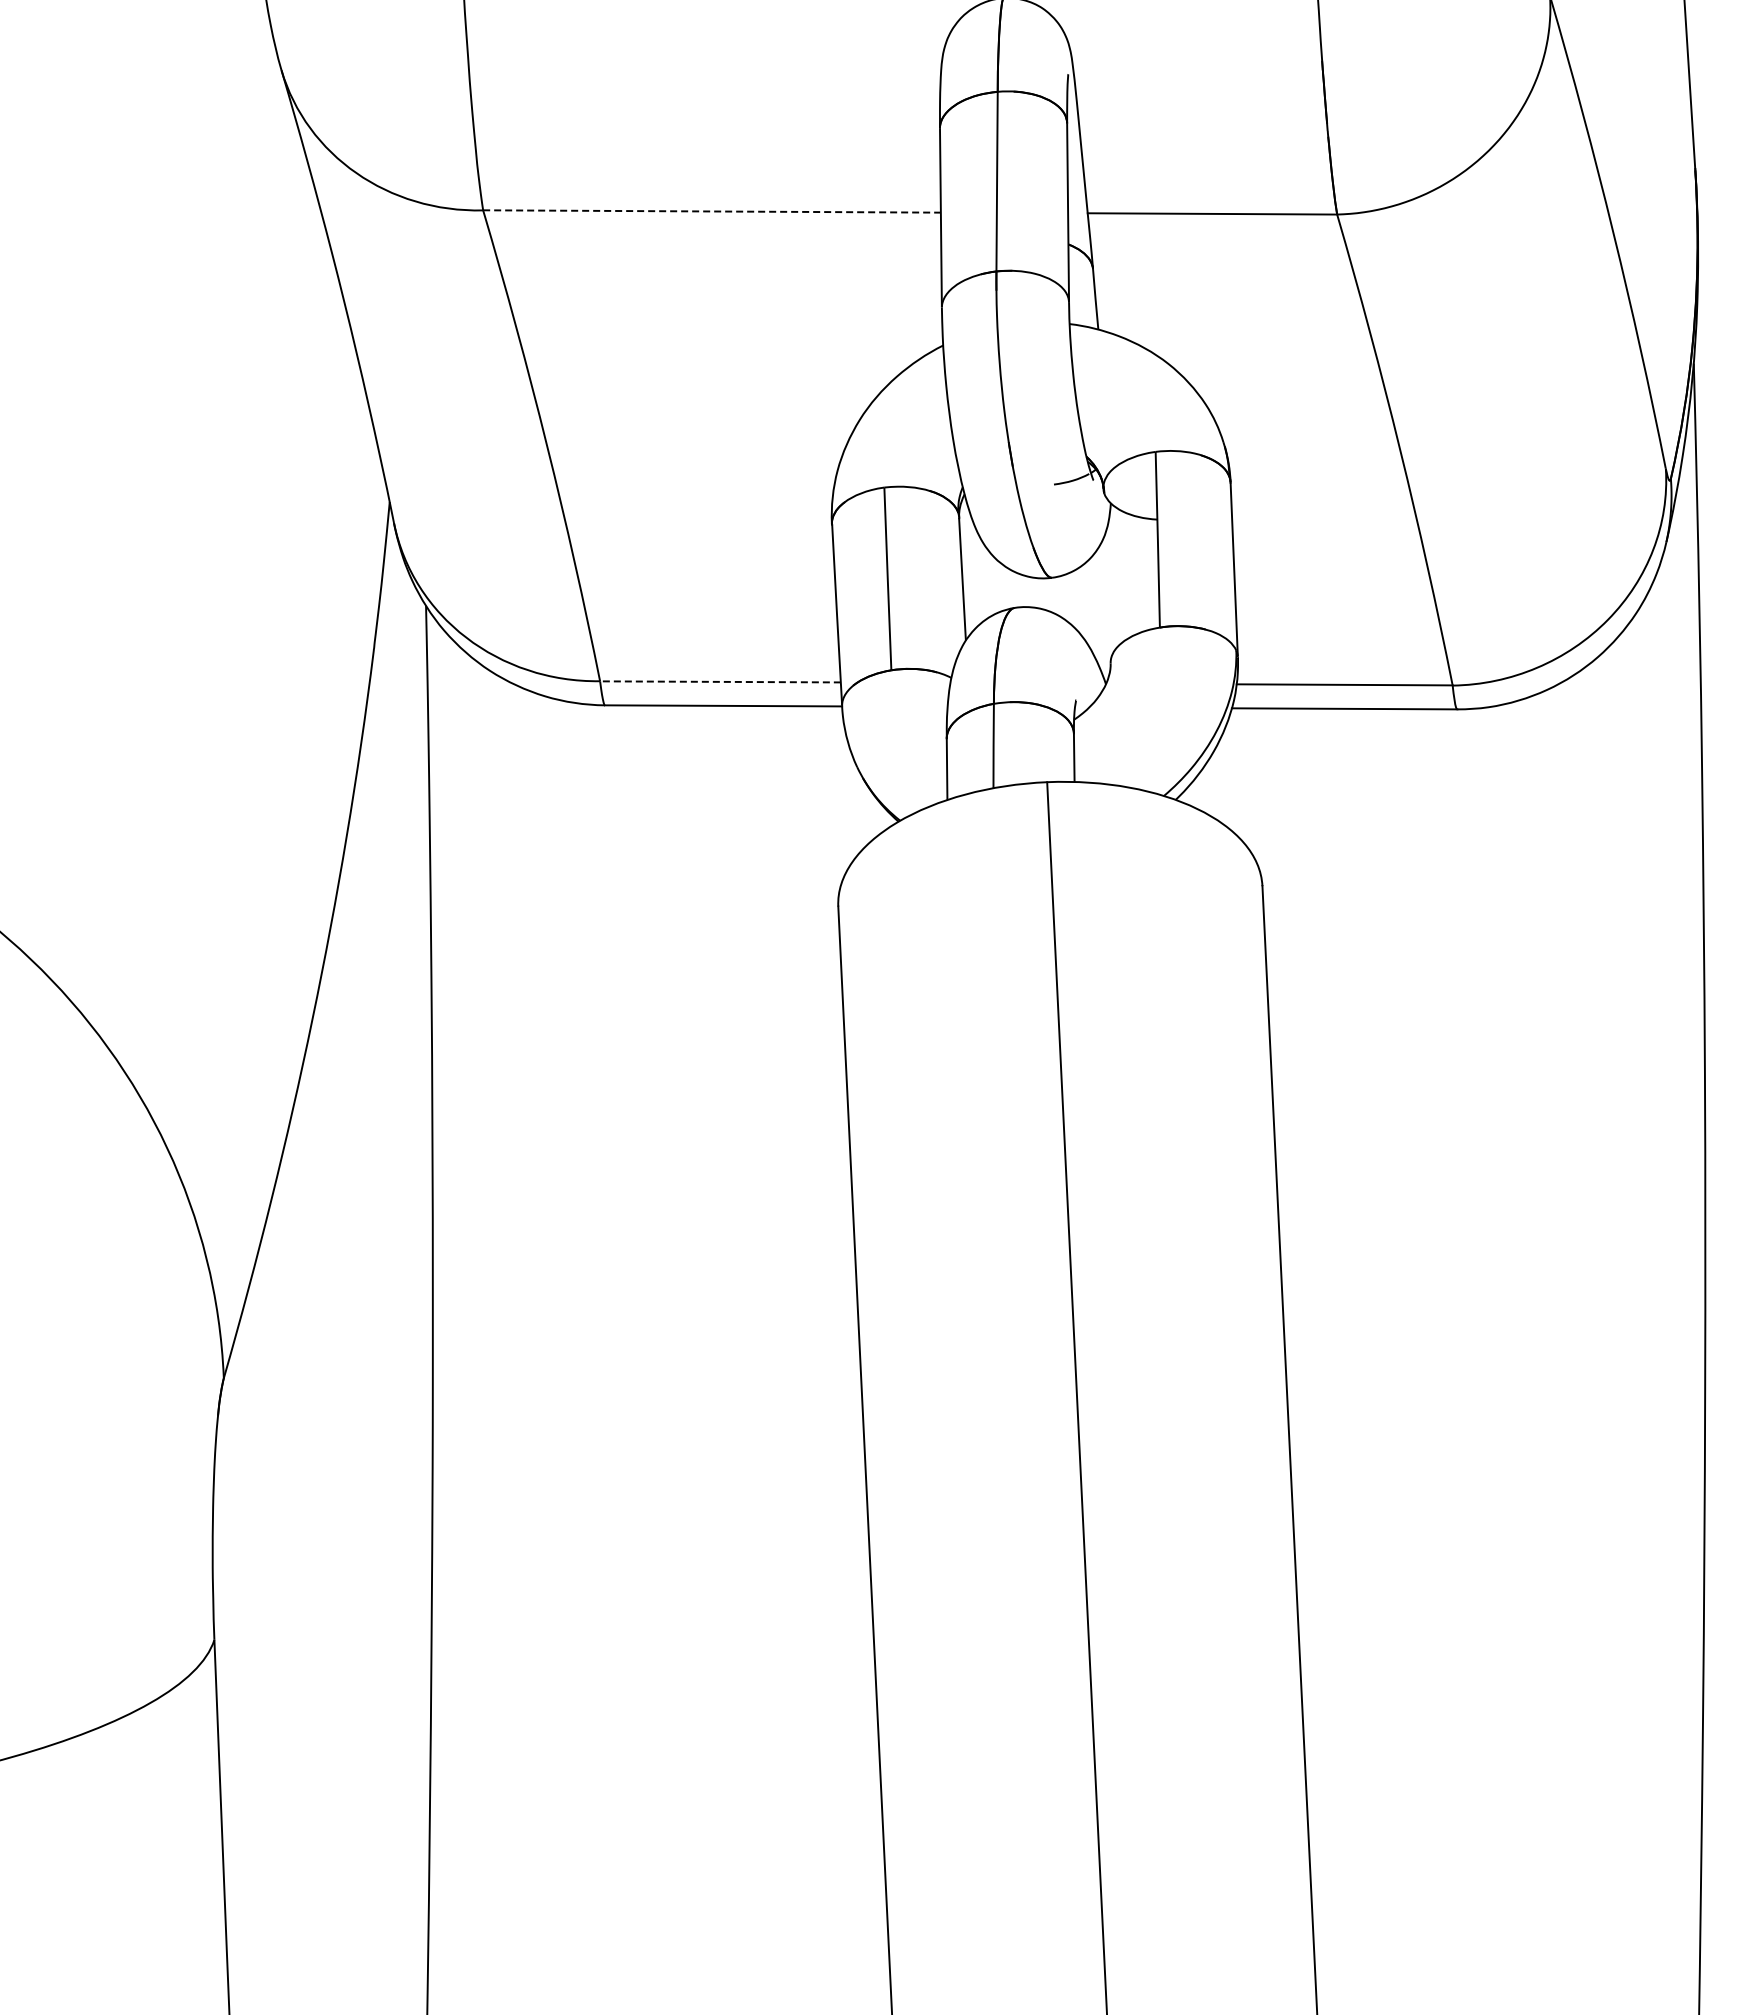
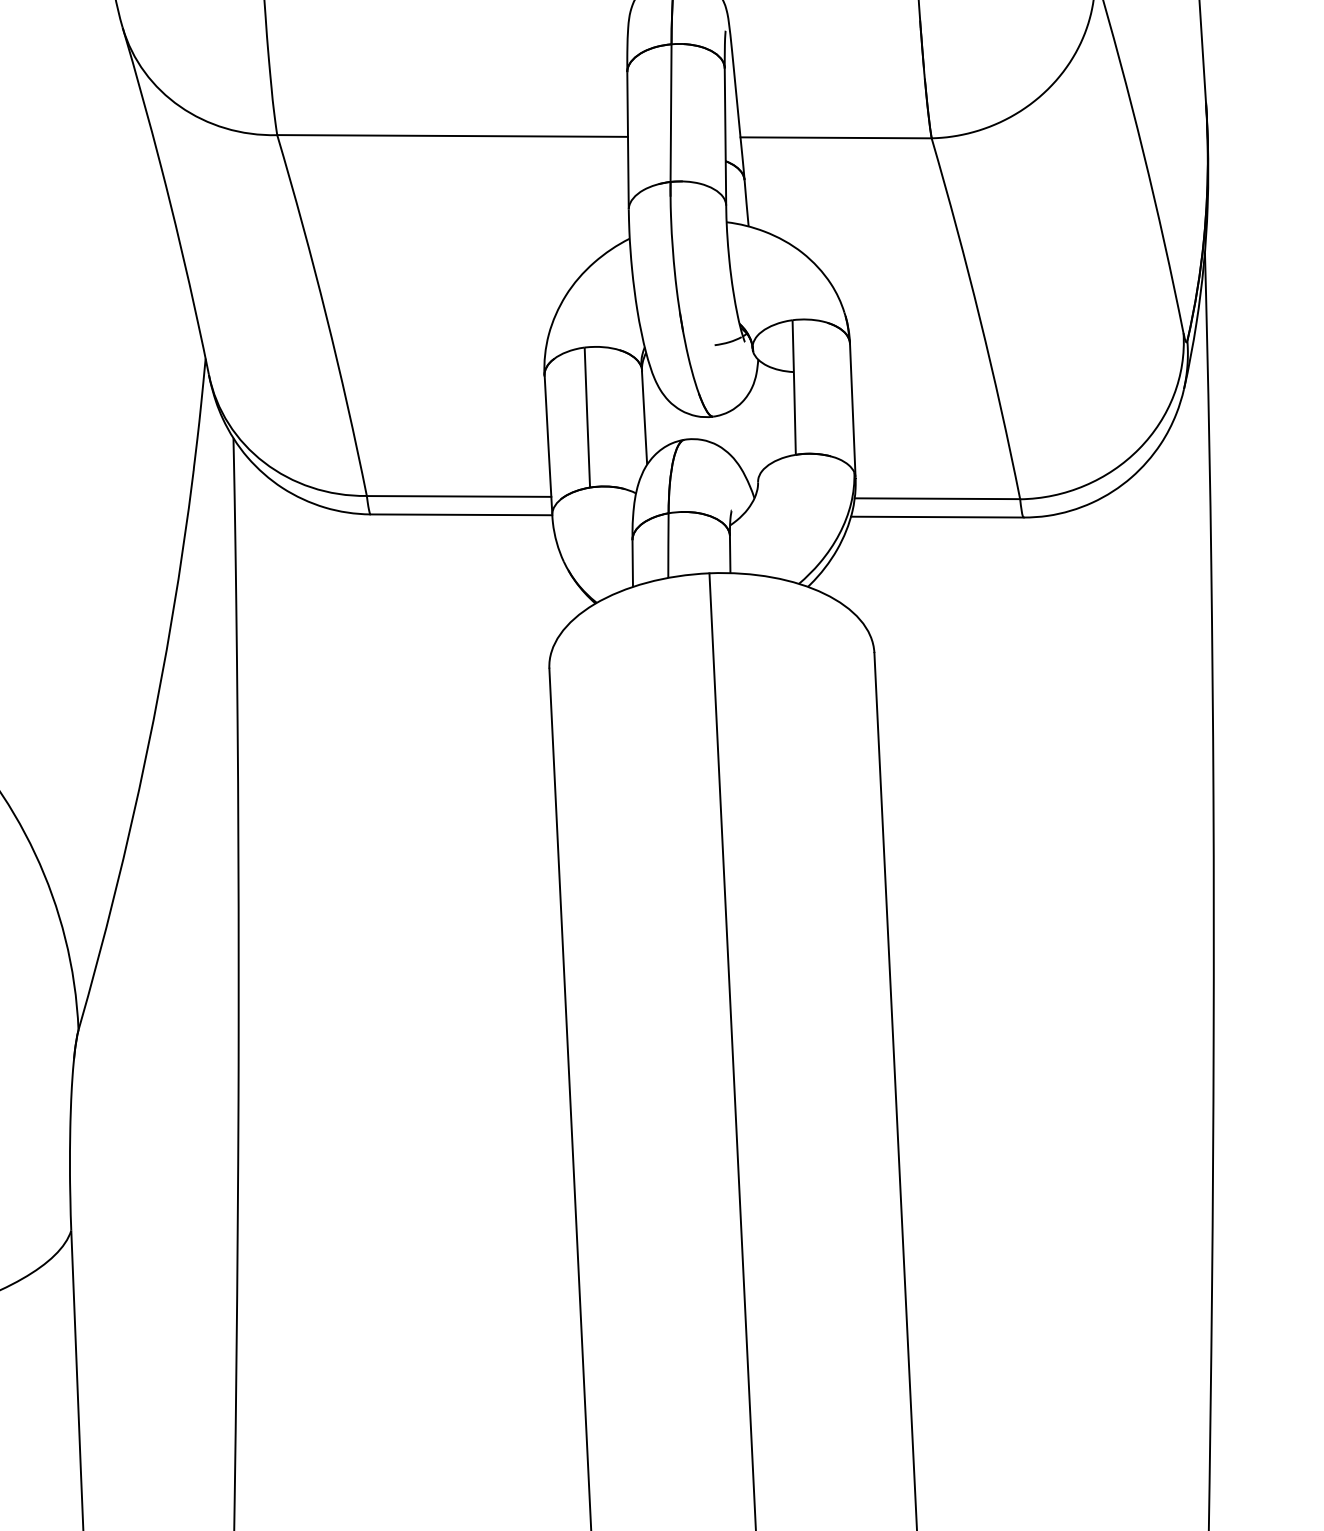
line: (711, 211) -> (452, 135), dashed -> solid
line: (719, 681) -> (458, 496), dashed -> solid

